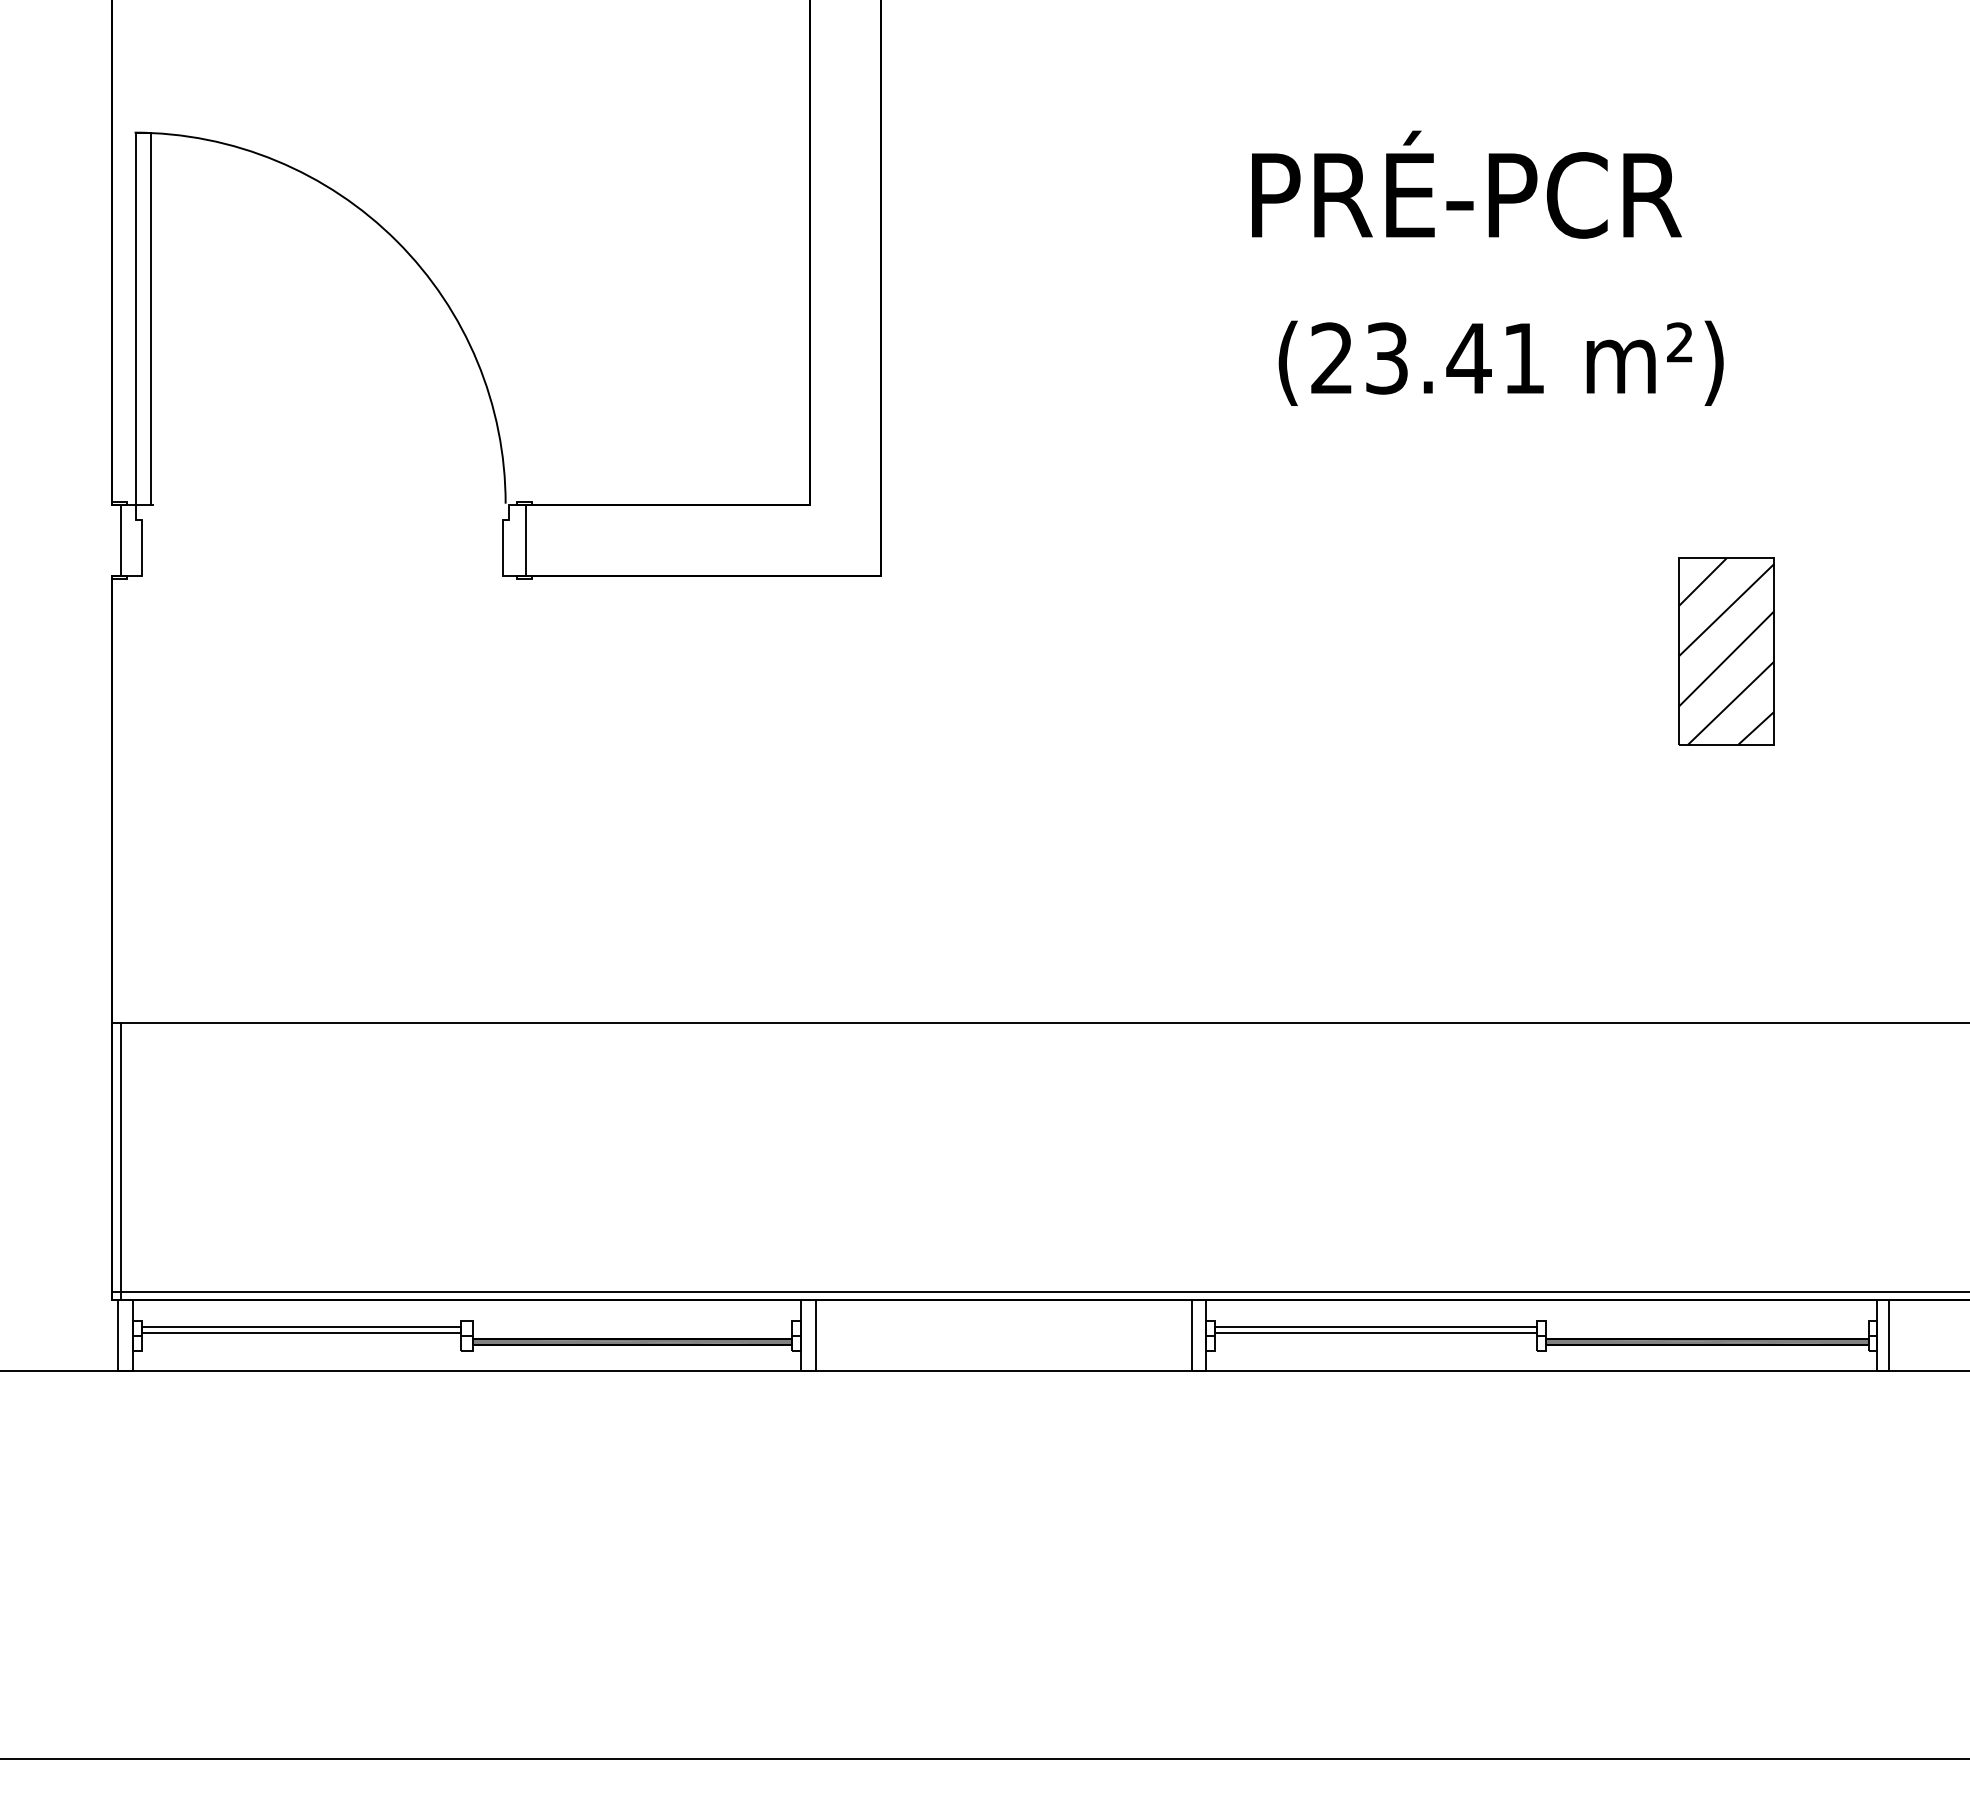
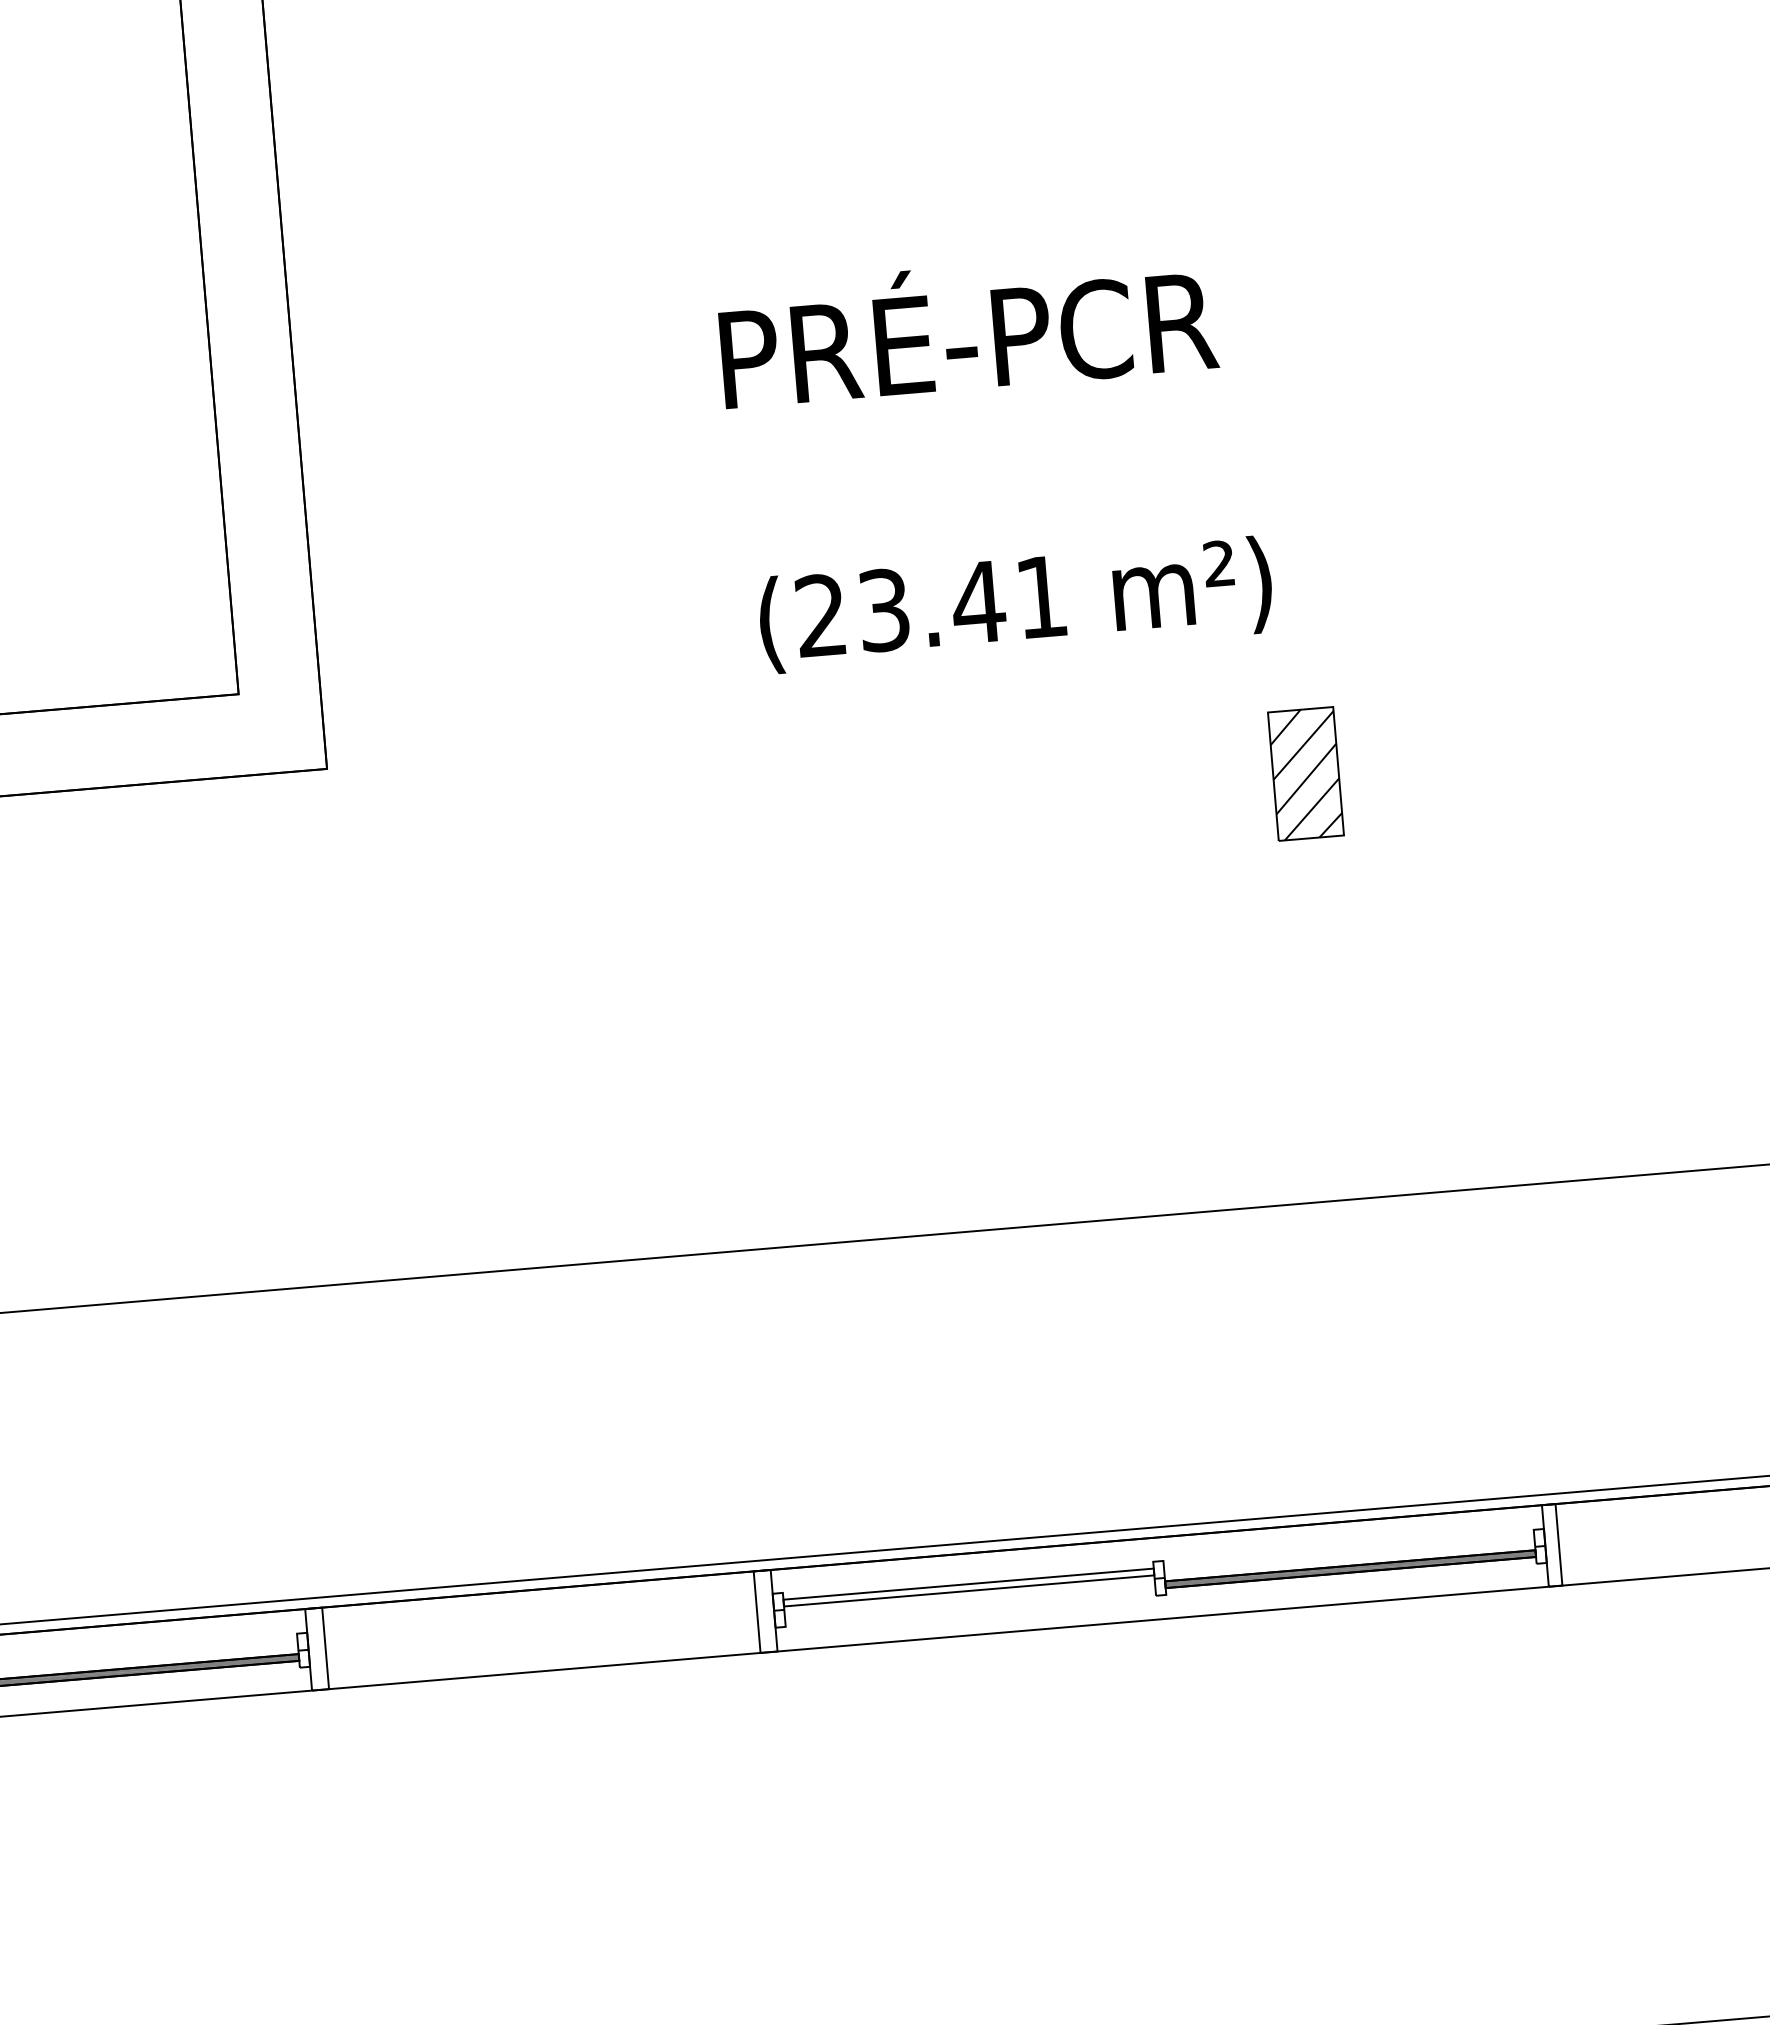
text: (1466, 184) -> (967, 327), moved
text: (1500, 362) -> (1015, 603), moved
part: (1726, 651) -> (1305, 773), size x0.6

